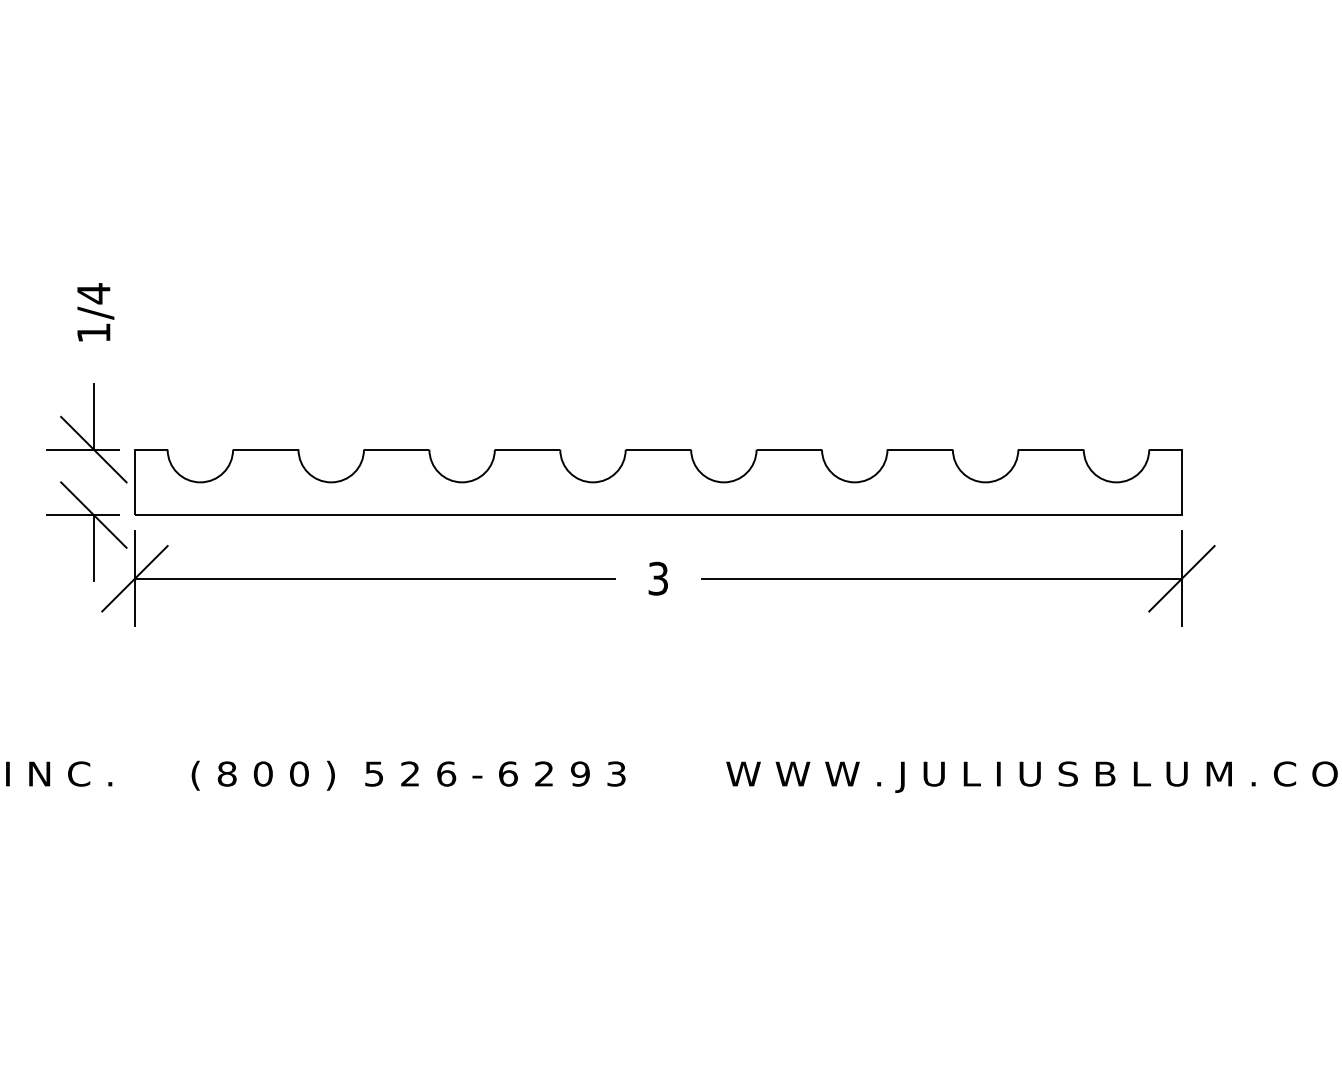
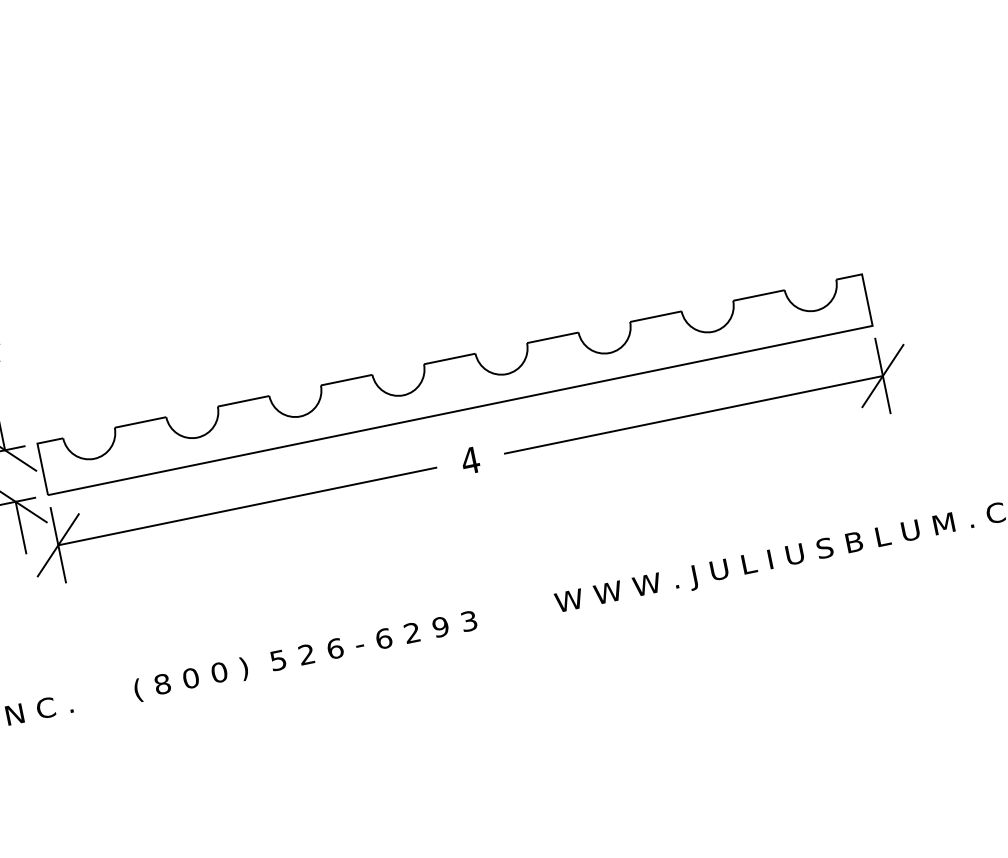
text: (657, 578) -> (469, 460), 3 -> 4

